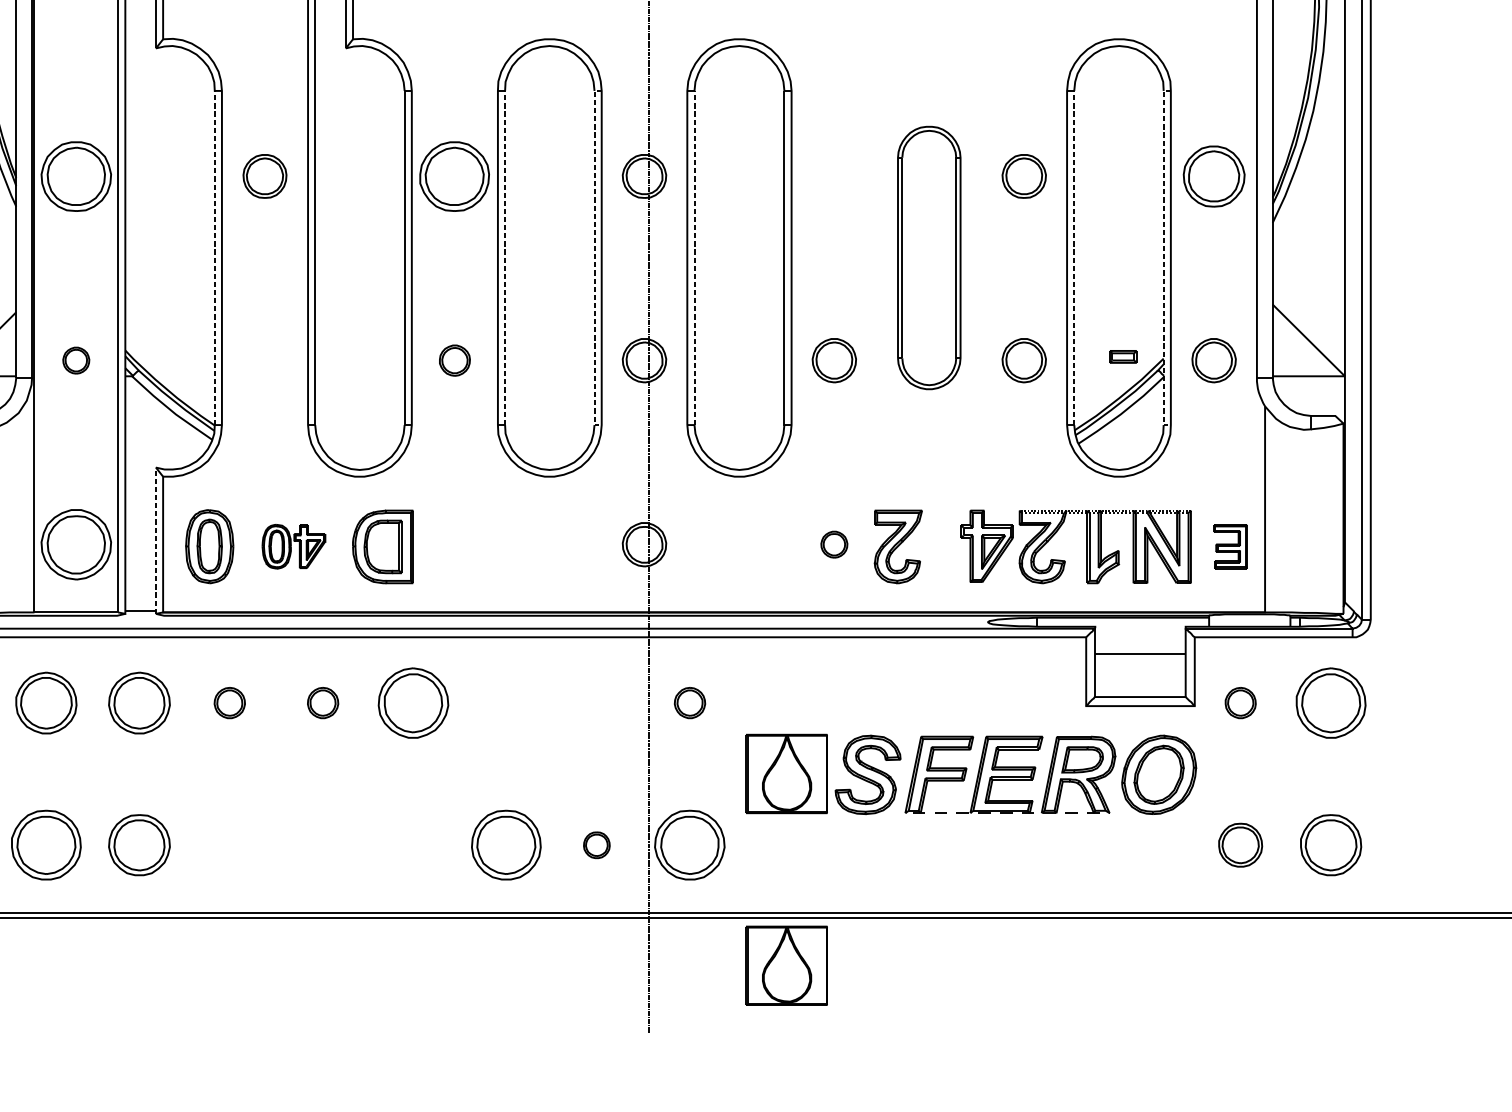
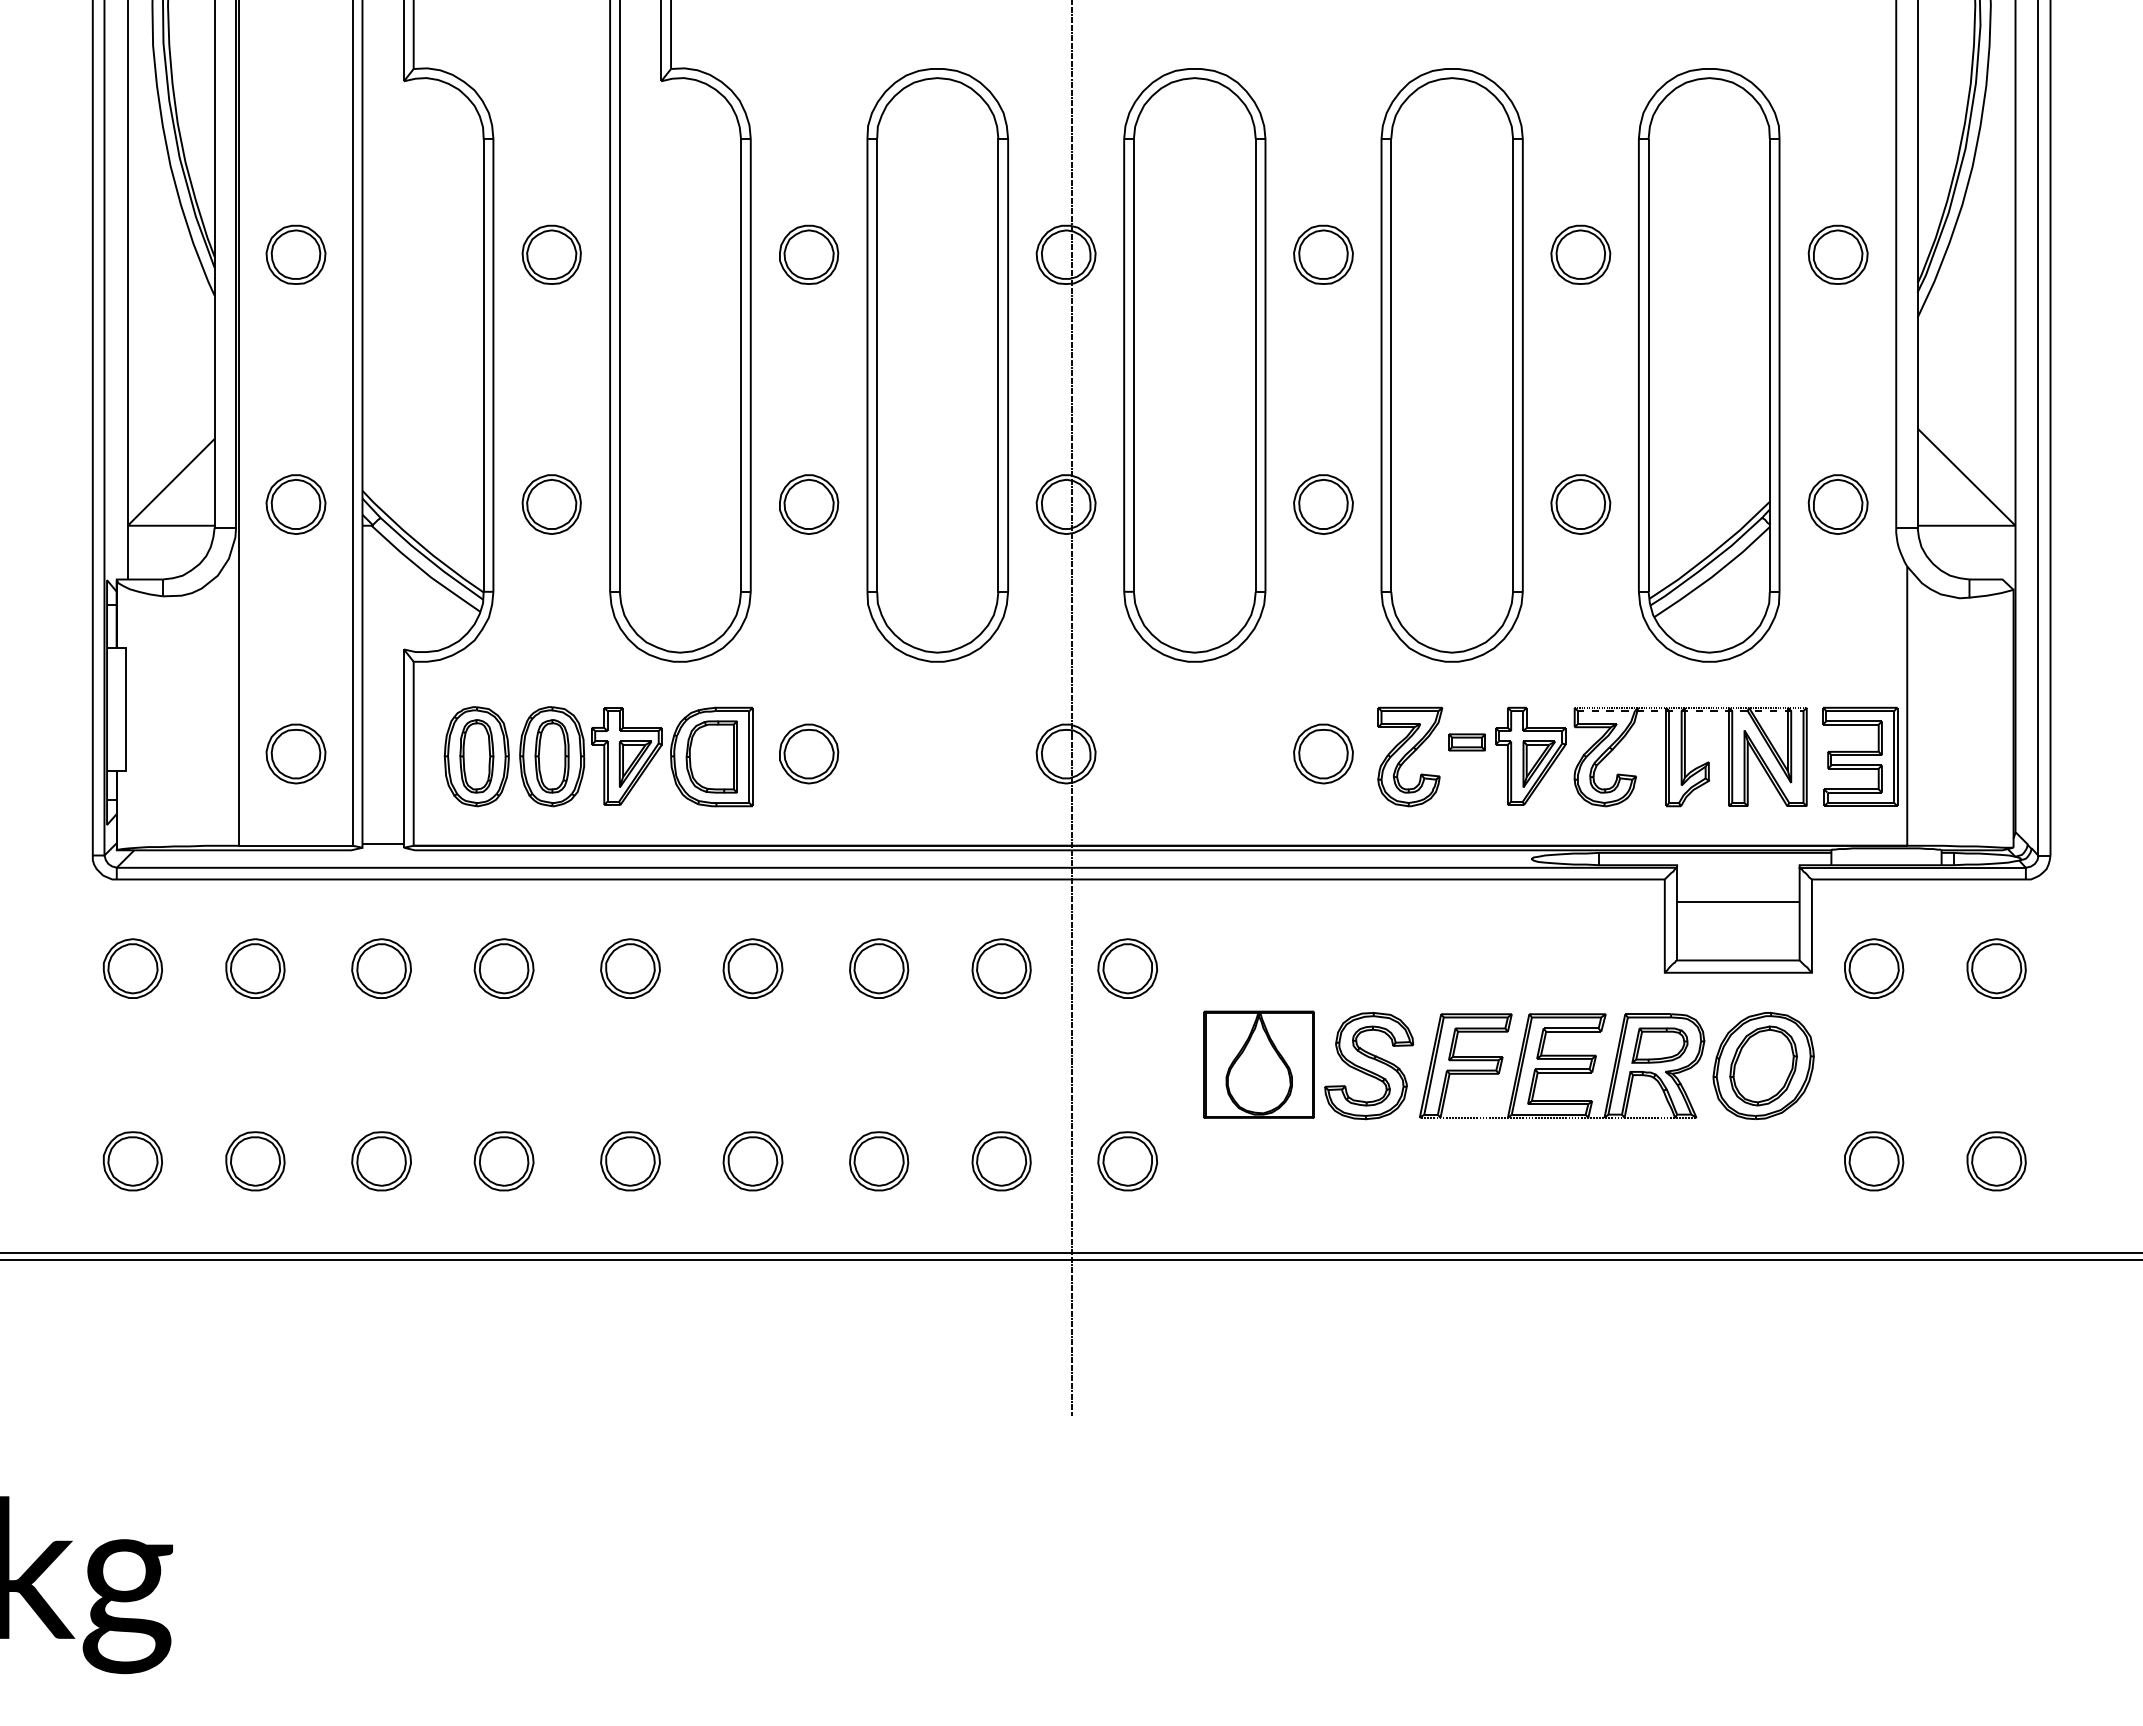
part: (75, 176) -> (295, 254), size x0.62
part: (455, 176) -> (809, 254), size x0.62
part: (834, 176) -> (1323, 254), added
part: (1213, 176) -> (1837, 254), size x0.71
line: (214, 257) -> (483, 364), dashed -> solid
line: (505, 257) -> (877, 364), dashed -> solid
line: (694, 257) -> (1133, 364), dashed -> solid
line: (1074, 257) -> (1648, 364), dashed -> solid
line: (594, 258) -> (998, 365), dashed -> solid
part: (928, 258) -> (1451, 365), size x1.67
line: (1163, 258) -> (1769, 365), dashed -> solid
part: (1122, 356) -> (1466, 742), moved
part: (75, 360) -> (295, 504), size x1.67
part: (264, 360) -> (551, 504), added
part: (455, 360) -> (809, 504), size x1.43
line: (155, 539) -> (403, 747), dashed -> solid
part: (75, 544) -> (295, 753), size x0.62
part: (455, 544) -> (809, 753), added
part: (834, 544) -> (1323, 753), size x1.67
part: (293, 546) -> (590, 756), size x1.67
part: (1230, 546) -> (1860, 756), size x1.67
part: (46, 702) -> (255, 968), size x0.71
part: (139, 702) -> (381, 968), size x0.71
part: (229, 702) -> (503, 968), size x1.43
part: (323, 702) -> (630, 968), size x1.43
part: (413, 702) -> (752, 968), size x0.62
part: (506, 702) -> (879, 968), added
part: (596, 702) -> (1001, 968), added
part: (689, 702) -> (1127, 968), size x1.43
part: (1240, 702) -> (1874, 968), size x1.43
part: (1330, 702) -> (1996, 968), size x0.62
part: (46, 845) -> (255, 1161), size x0.62
part: (139, 845) -> (381, 1161), size x0.71
part: (229, 845) -> (503, 1161), added
part: (323, 845) -> (630, 1161), added
part: (413, 845) -> (752, 1161), added
part: (506, 845) -> (879, 1161), size x0.62
part: (596, 845) -> (1001, 1161), size x1.67
part: (689, 845) -> (1127, 1161), size x0.62
part: (1330, 845) -> (1996, 1161), size x0.71
part: (786, 965) -> (1258, 1324), removed

